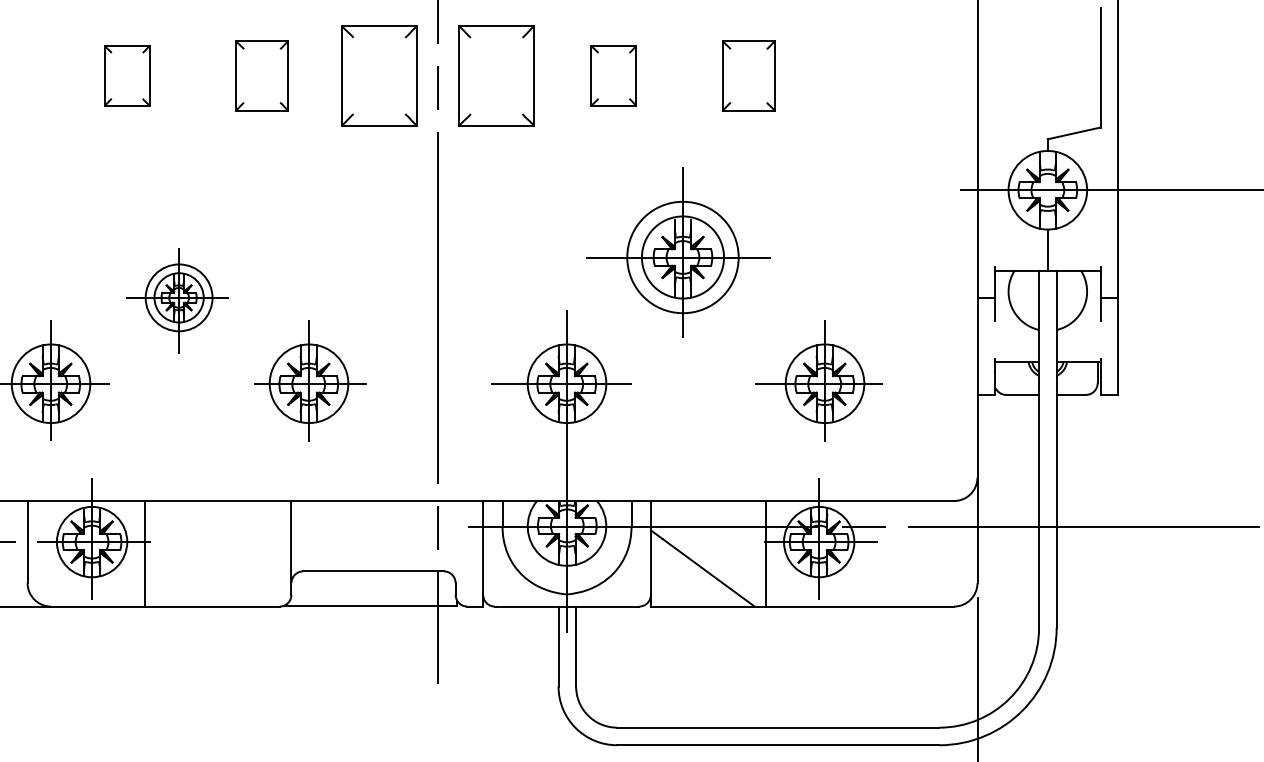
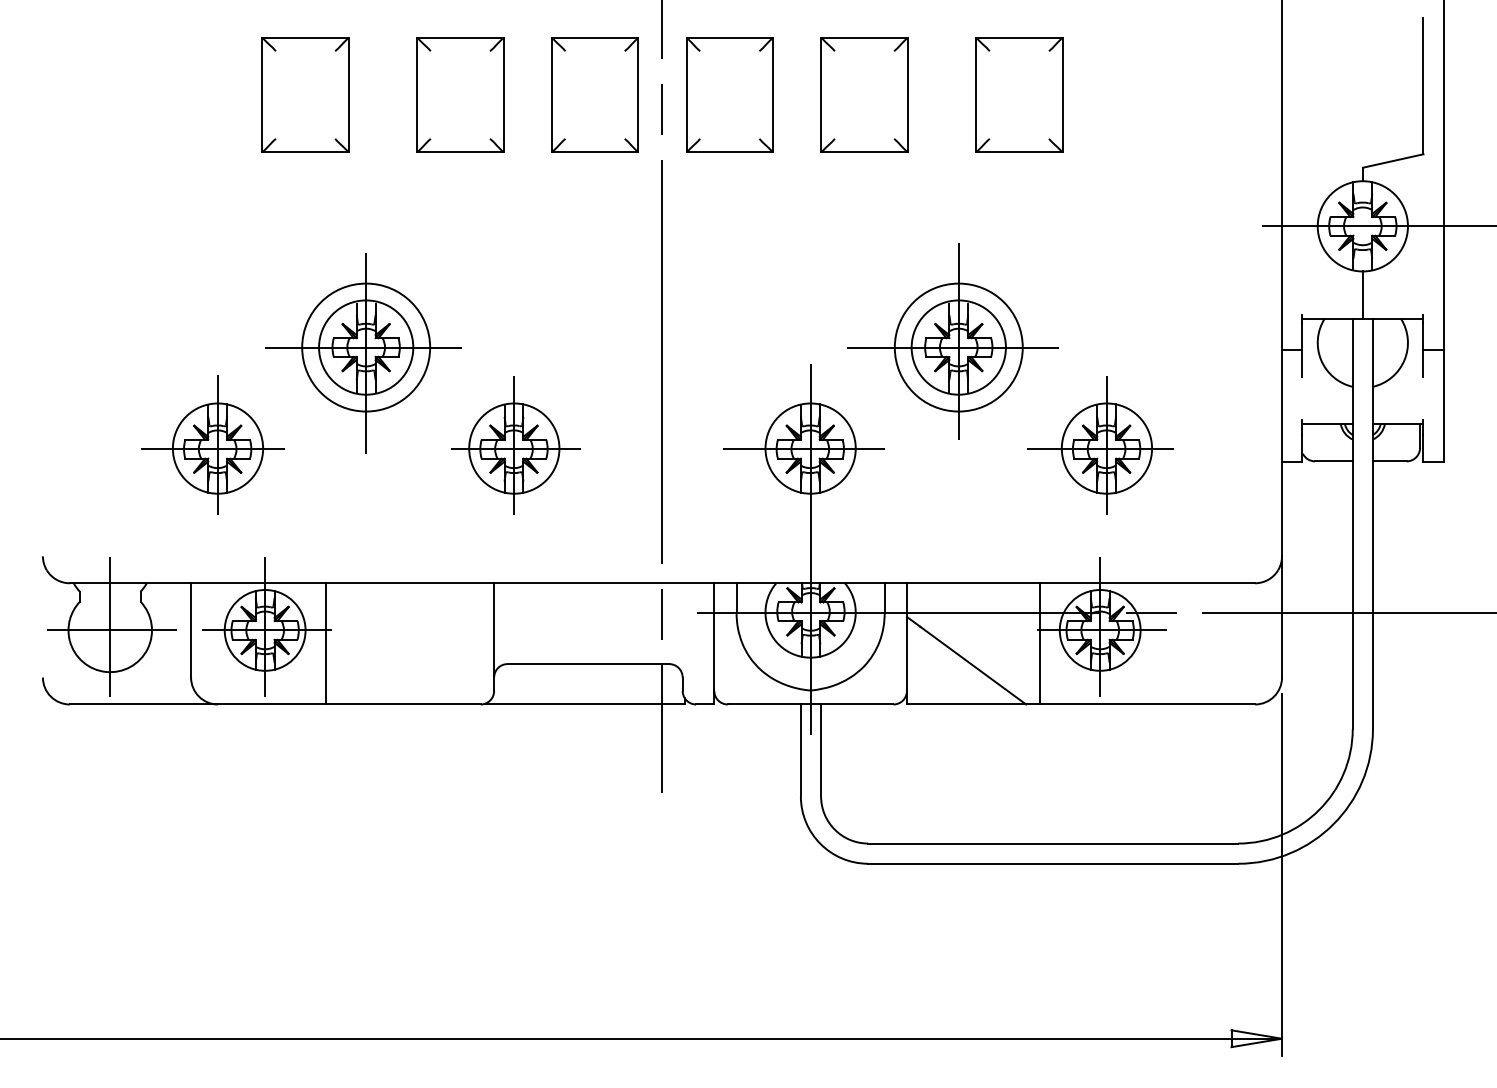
part: (127, 75) -> (305, 94), size x1.67
part: (262, 75) -> (460, 94), size x1.43
part: (613, 75) -> (864, 94), size x1.67
part: (748, 75) -> (1019, 94), size x1.43
part: (677, 252) -> (952, 341), moved
part: (177, 300) -> (363, 353), size x1.67

